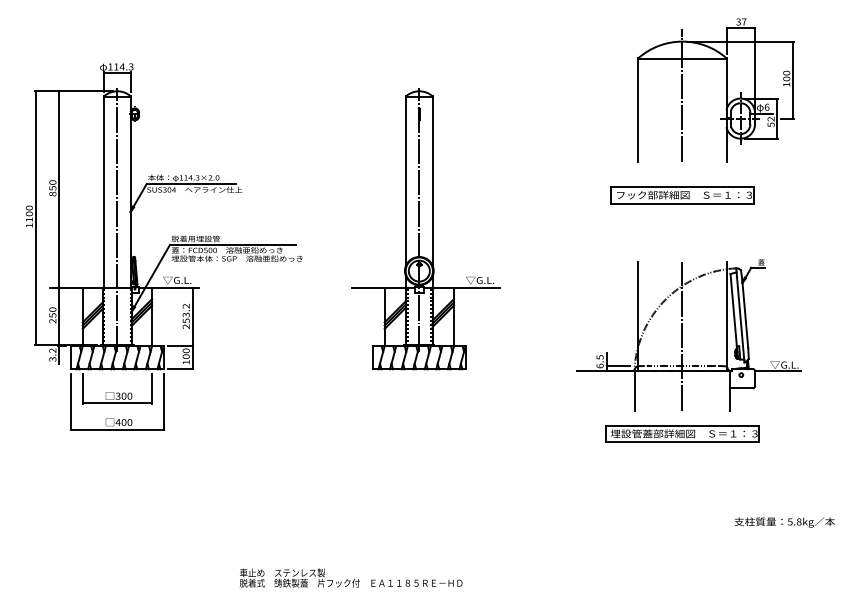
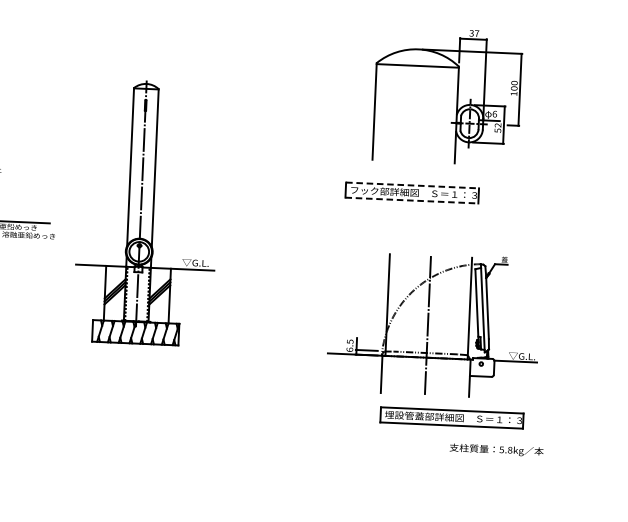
line: (682, 95) -> (416, 99), removed
line: (682, 187) -> (412, 185), solid -> dashed
line: (682, 203) -> (411, 200), solid -> dashed
part: (425, 229) -> (146, 213), moved
part: (688, 335) -> (433, 324), moved
part: (682, 433) -> (452, 417), moved
text: (784, 522) -> (496, 450), moved

